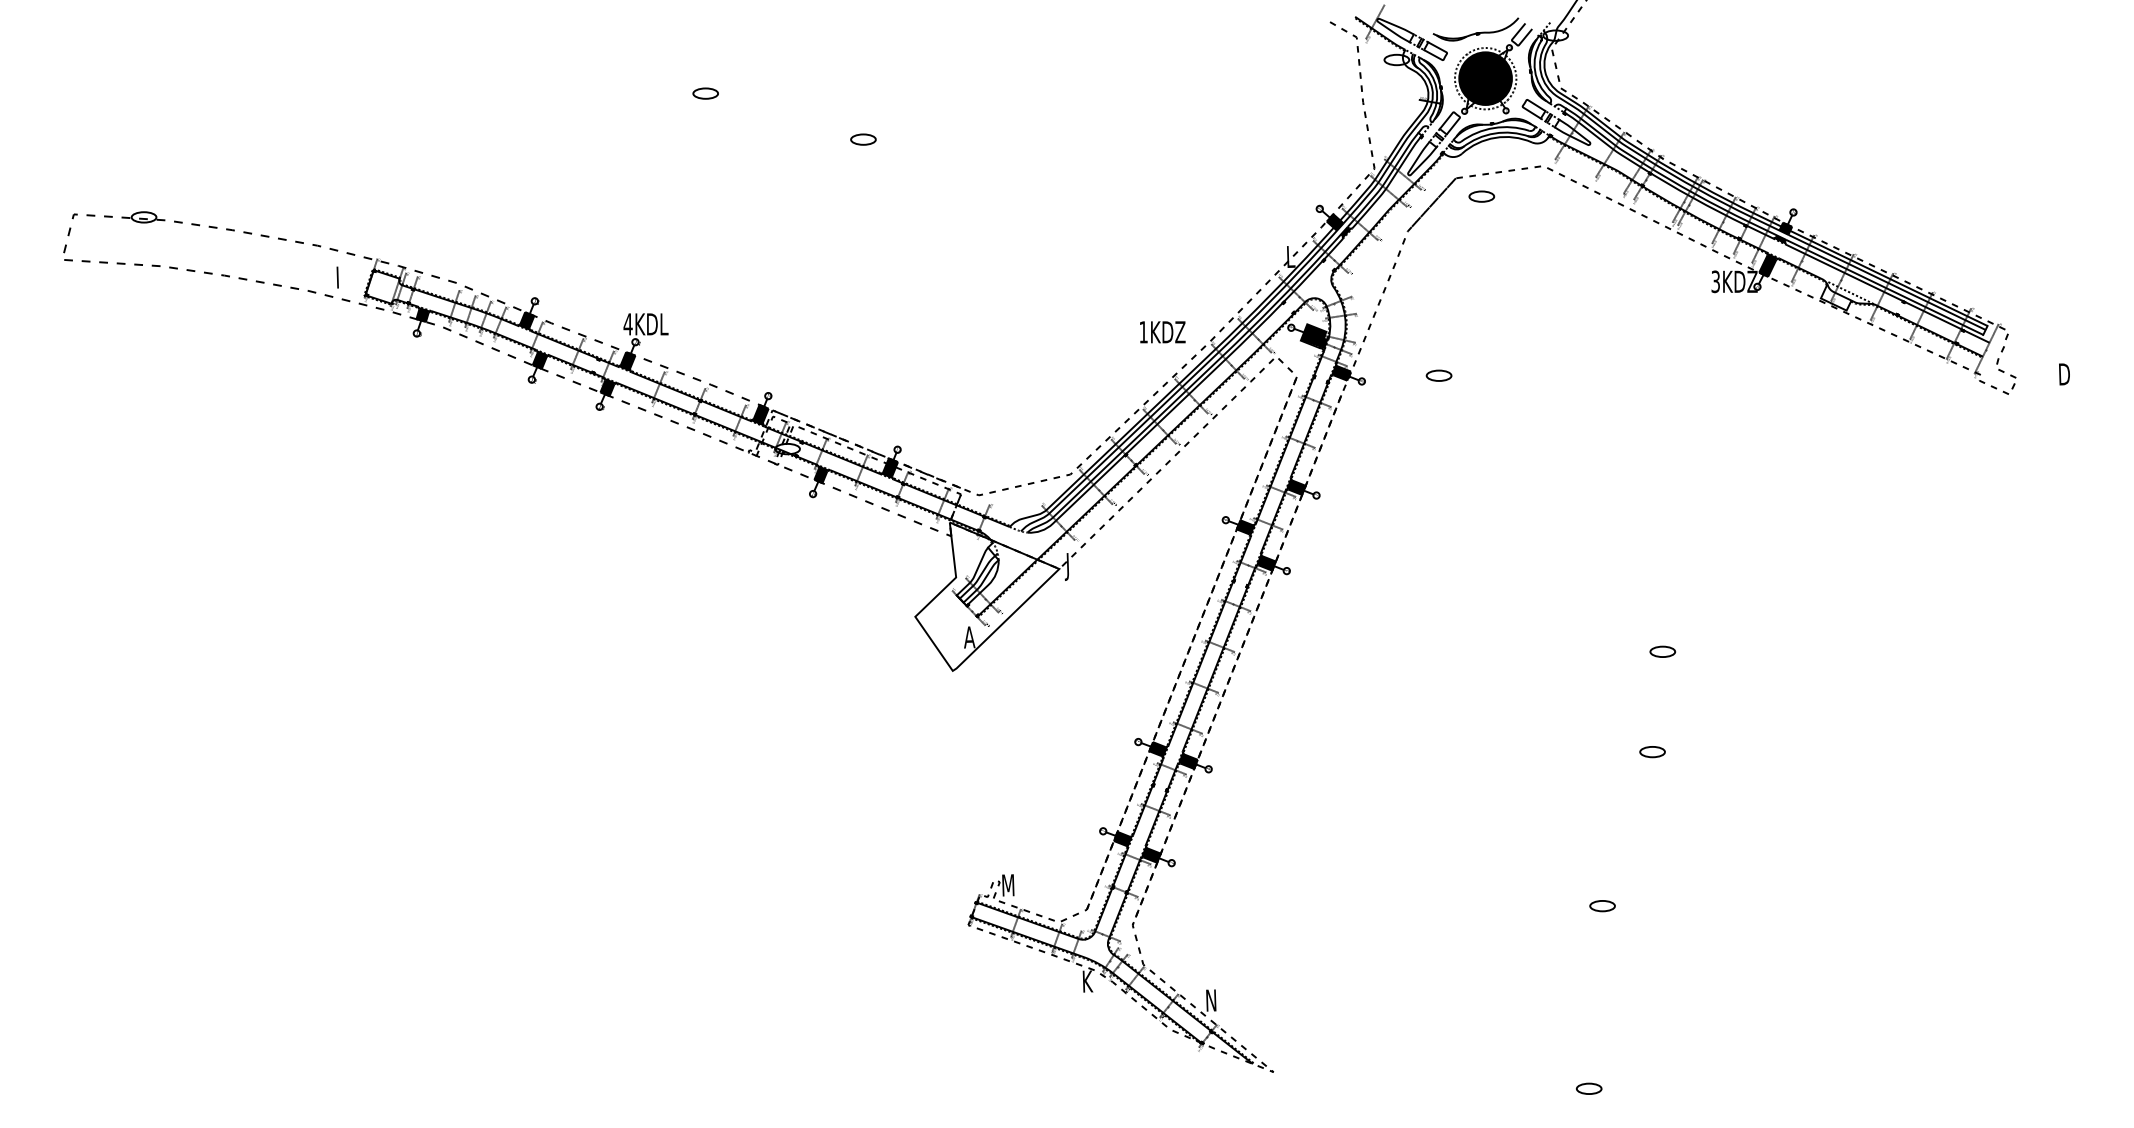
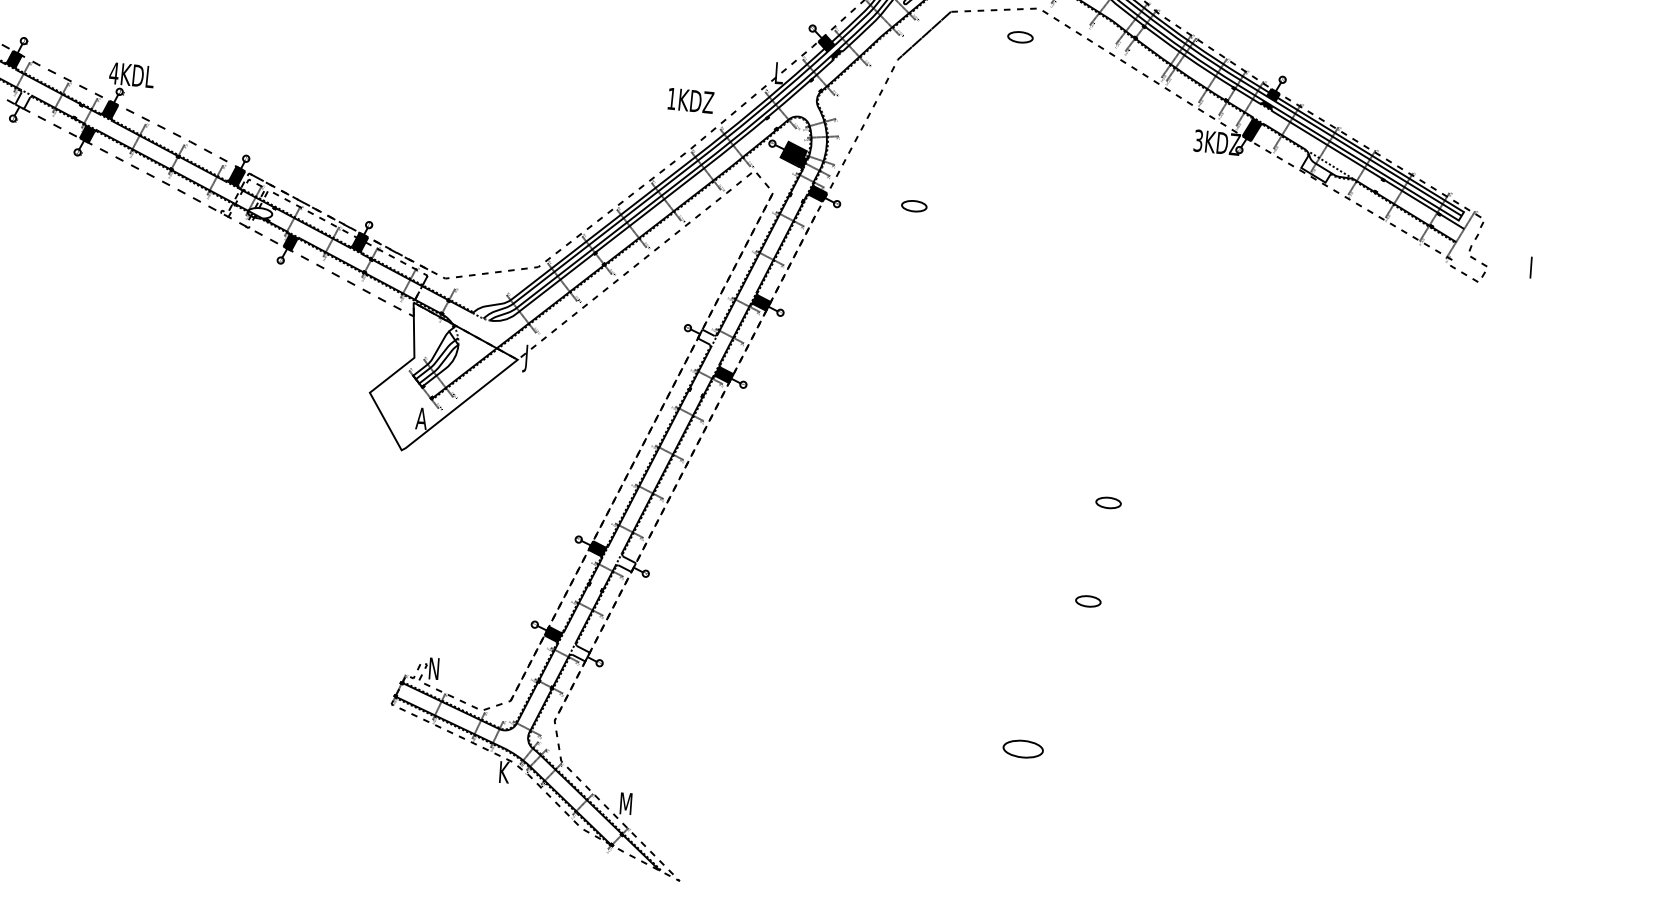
part: (1481, 196) -> (1020, 37), moved
text: (1162, 332) -> (690, 100), moved
fill: (540, 359) -> (23, 99), removed
text: (2064, 374) -> (1535, 268), D -> I
fill: (1245, 528) -> (706, 338), removed
fill: (1187, 759) -> (625, 561), removed
fill: (1150, 853) -> (579, 651), removed
text: (1009, 885) -> (436, 669), M -> N
part: (1602, 906) -> (1023, 749), size x1.6
text: (1213, 1000) -> (627, 803), N -> M

